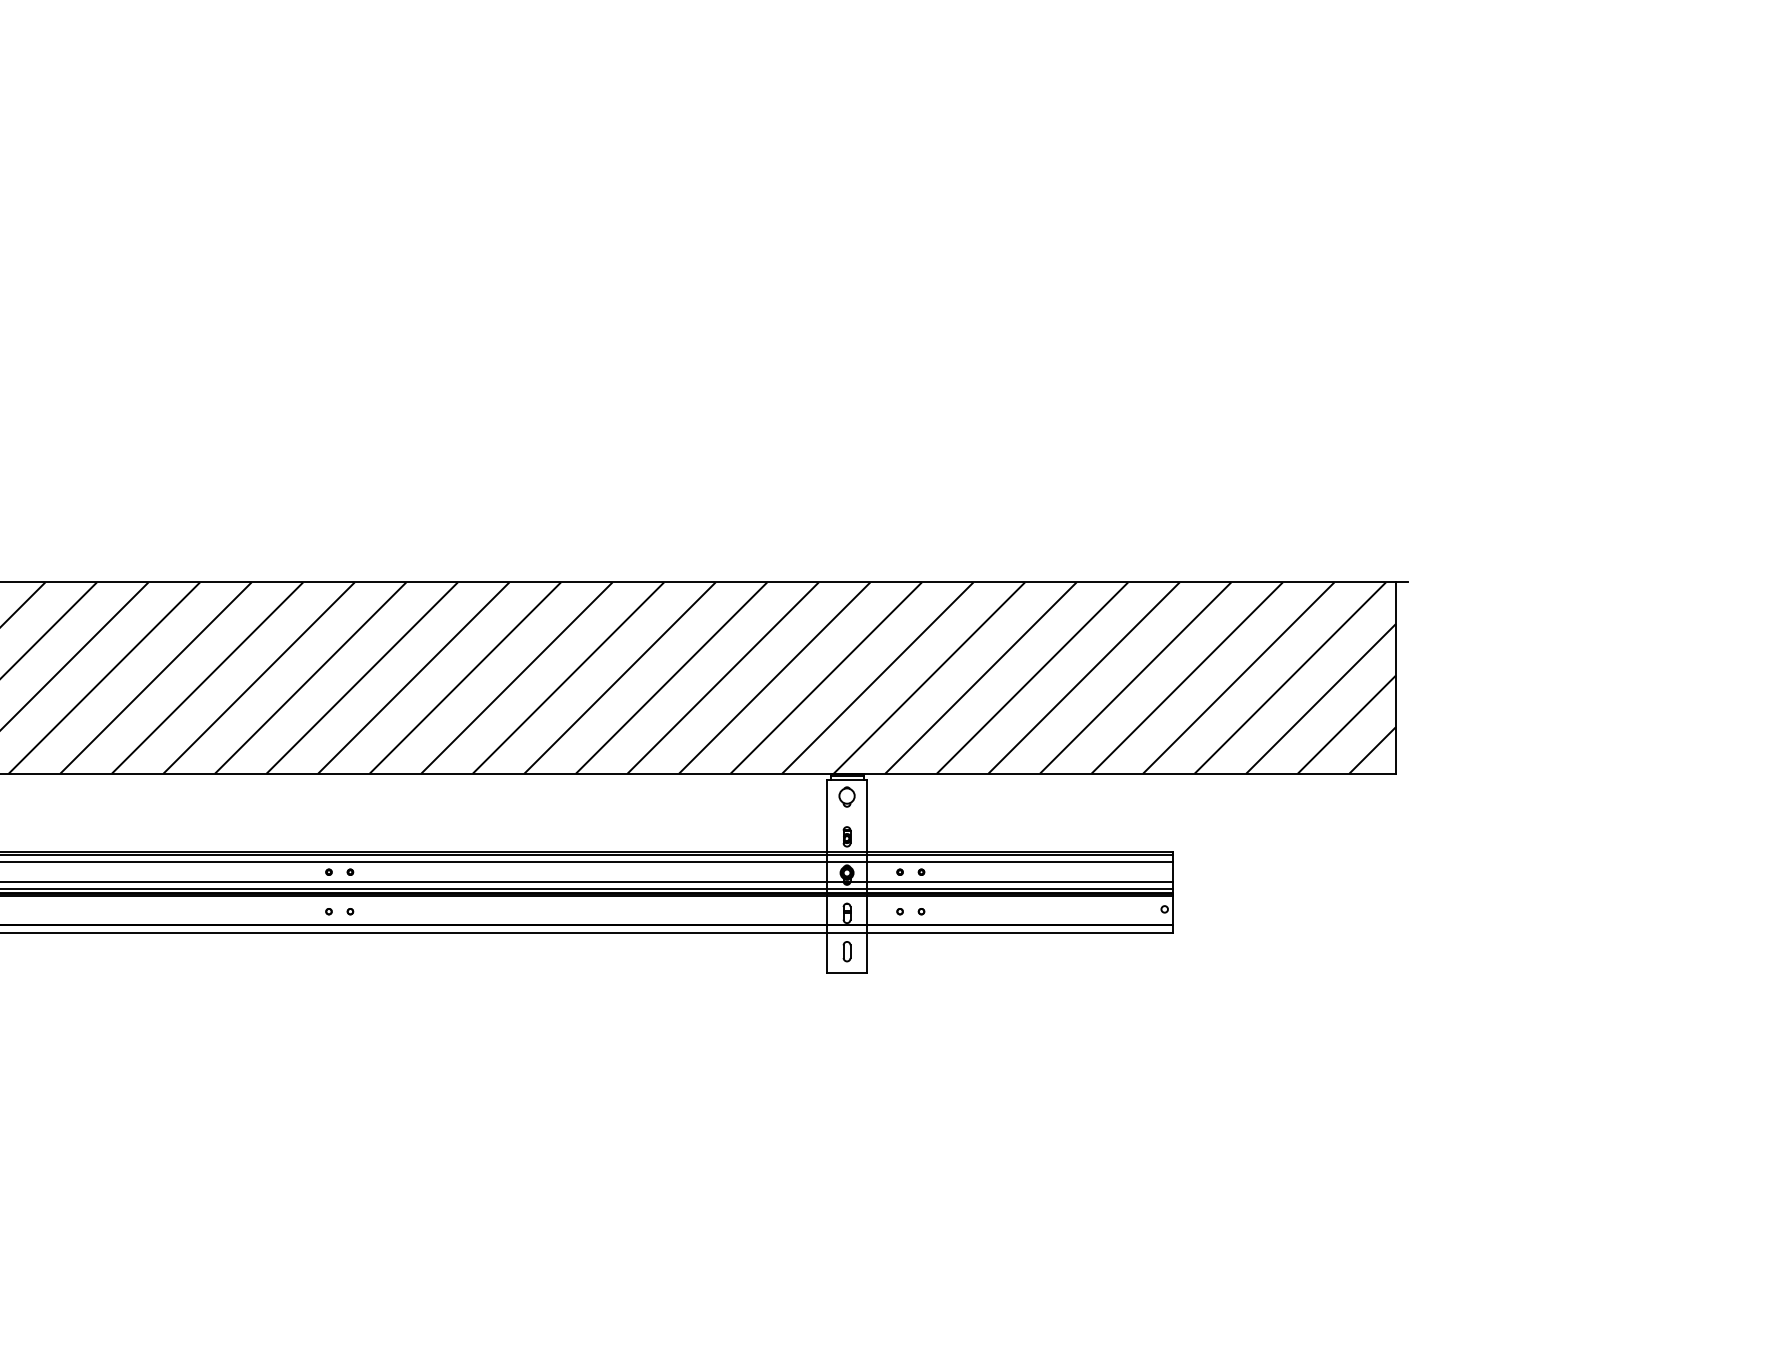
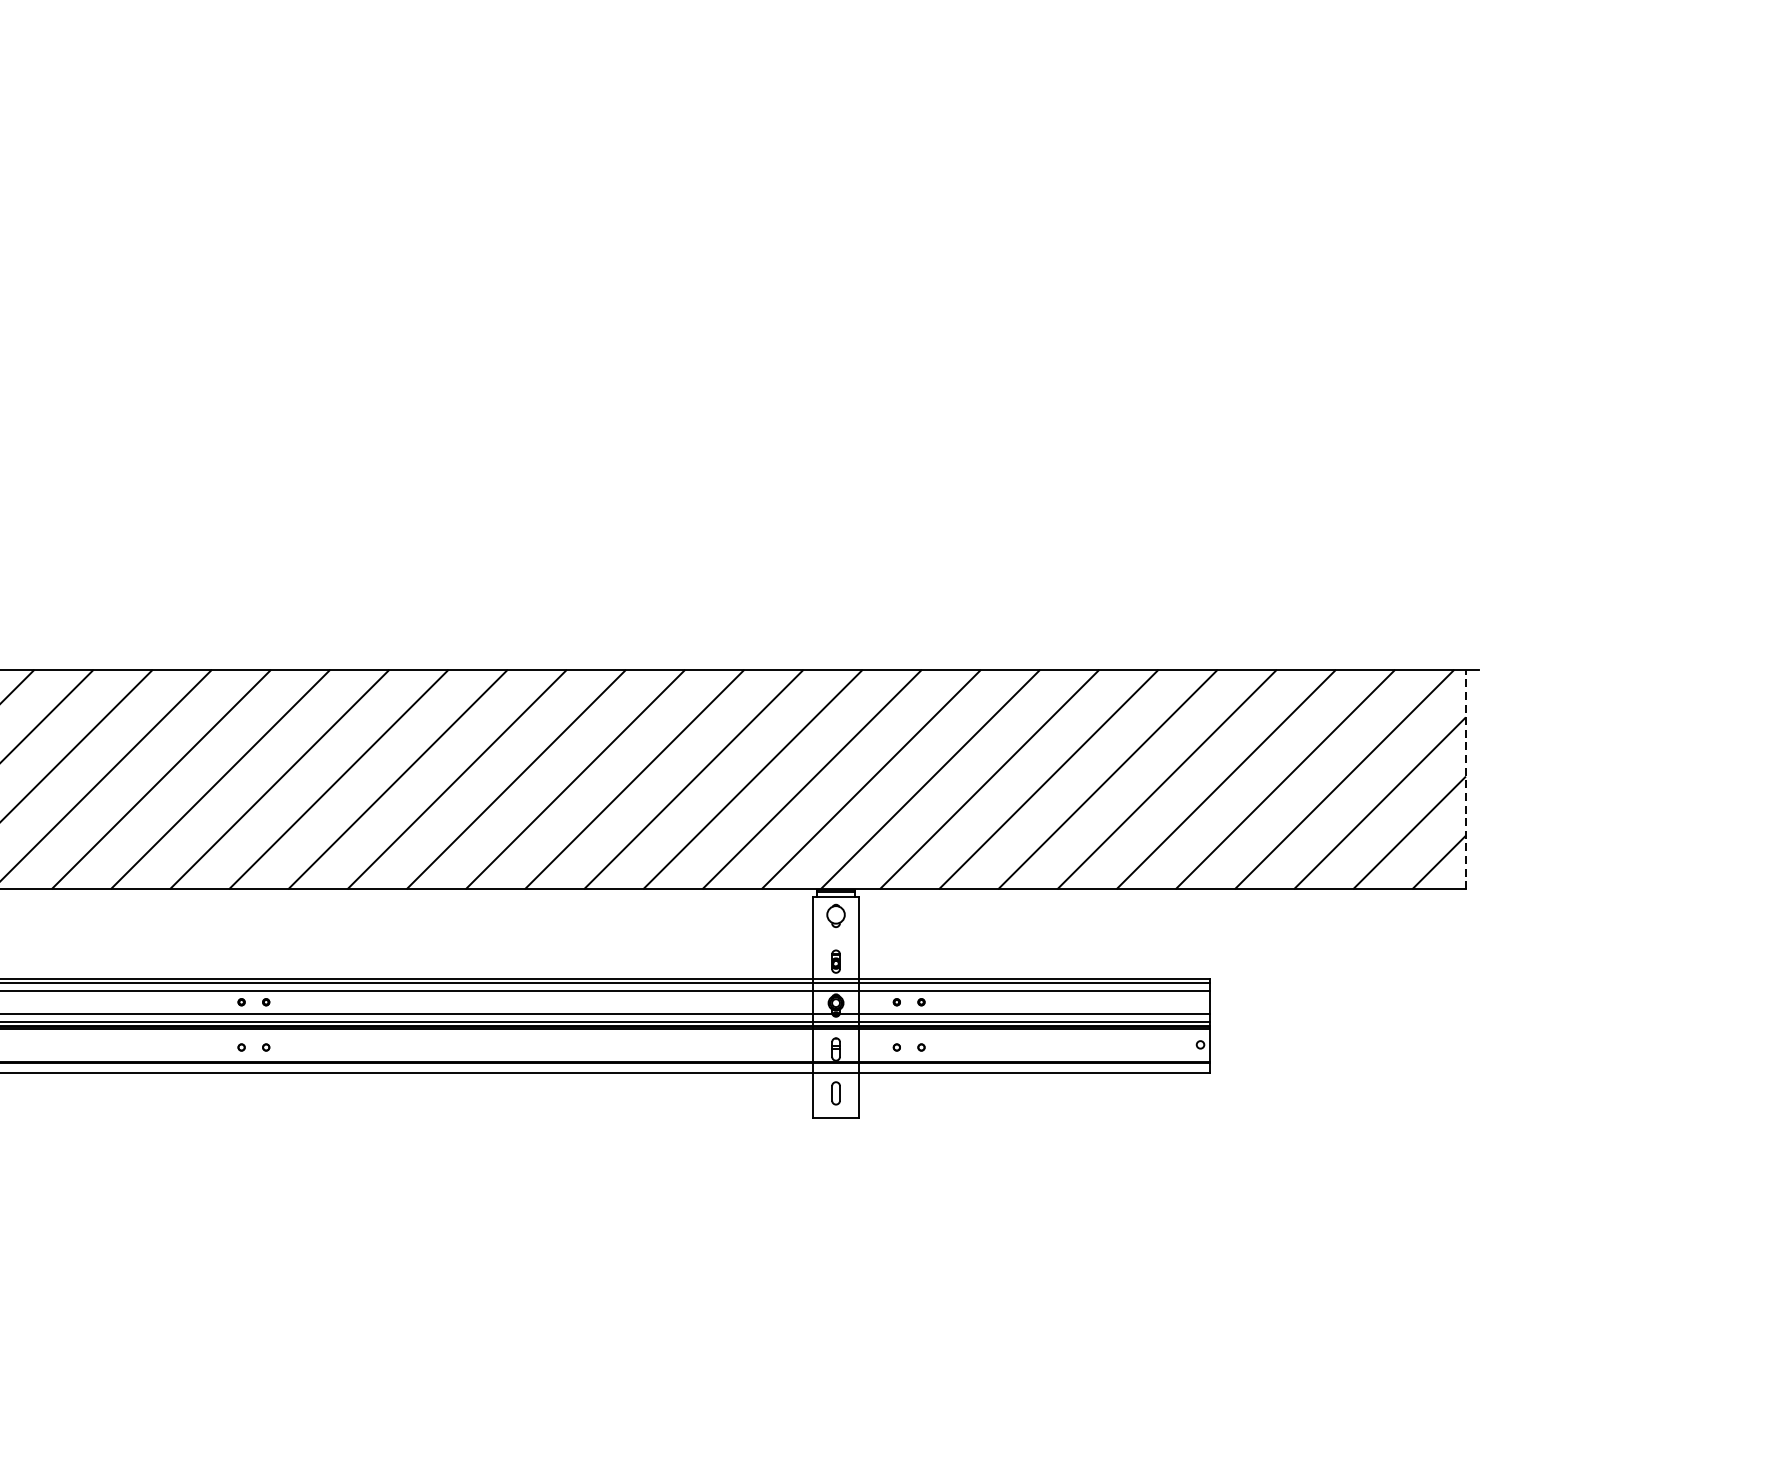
line: (1396, 678) -> (1466, 779), solid -> dashed

